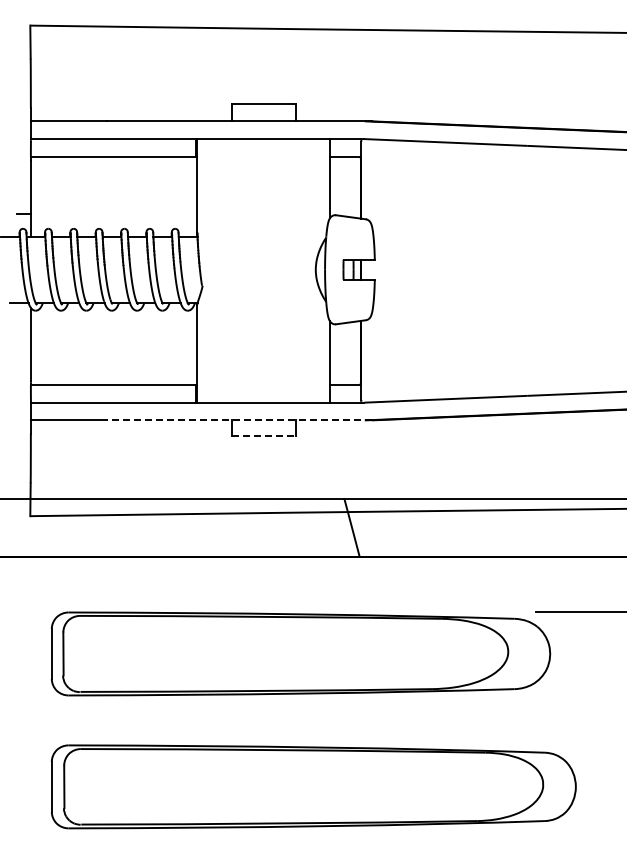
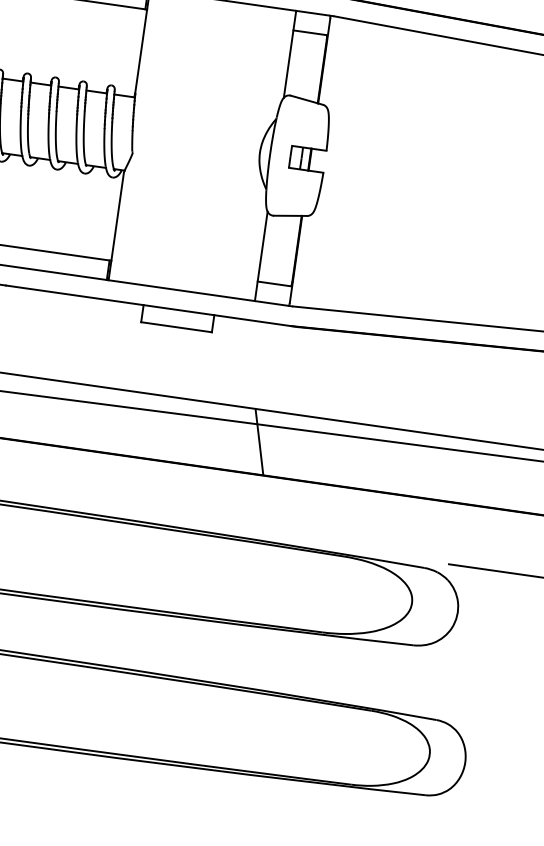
line: (239, 420) -> (152, 306), dashed -> solid
line: (264, 435) -> (177, 326), dashed -> solid

